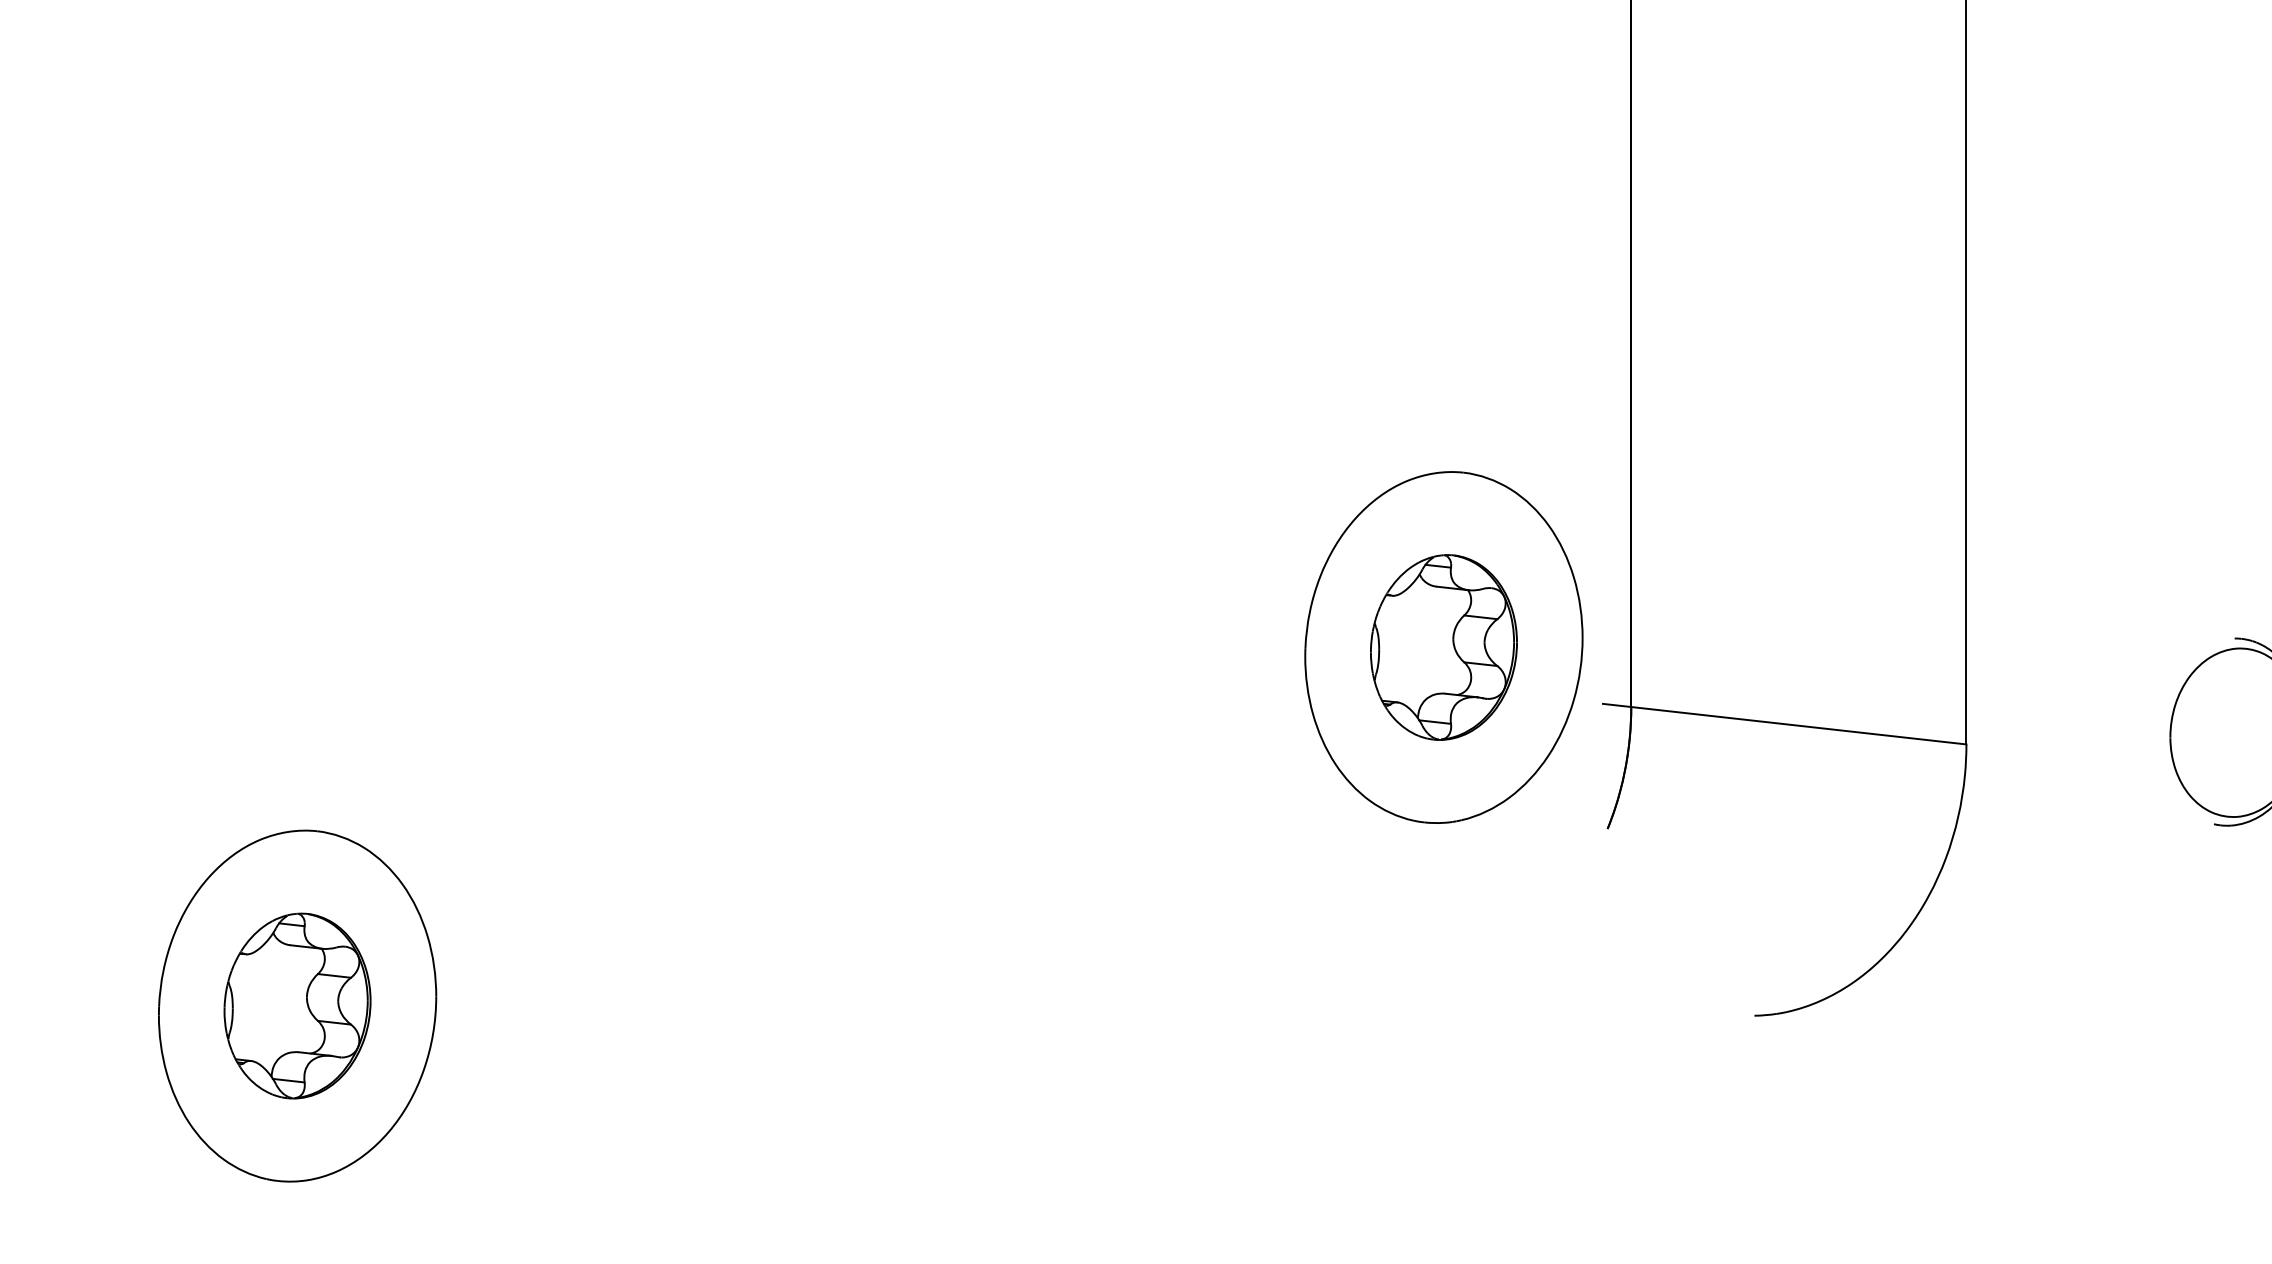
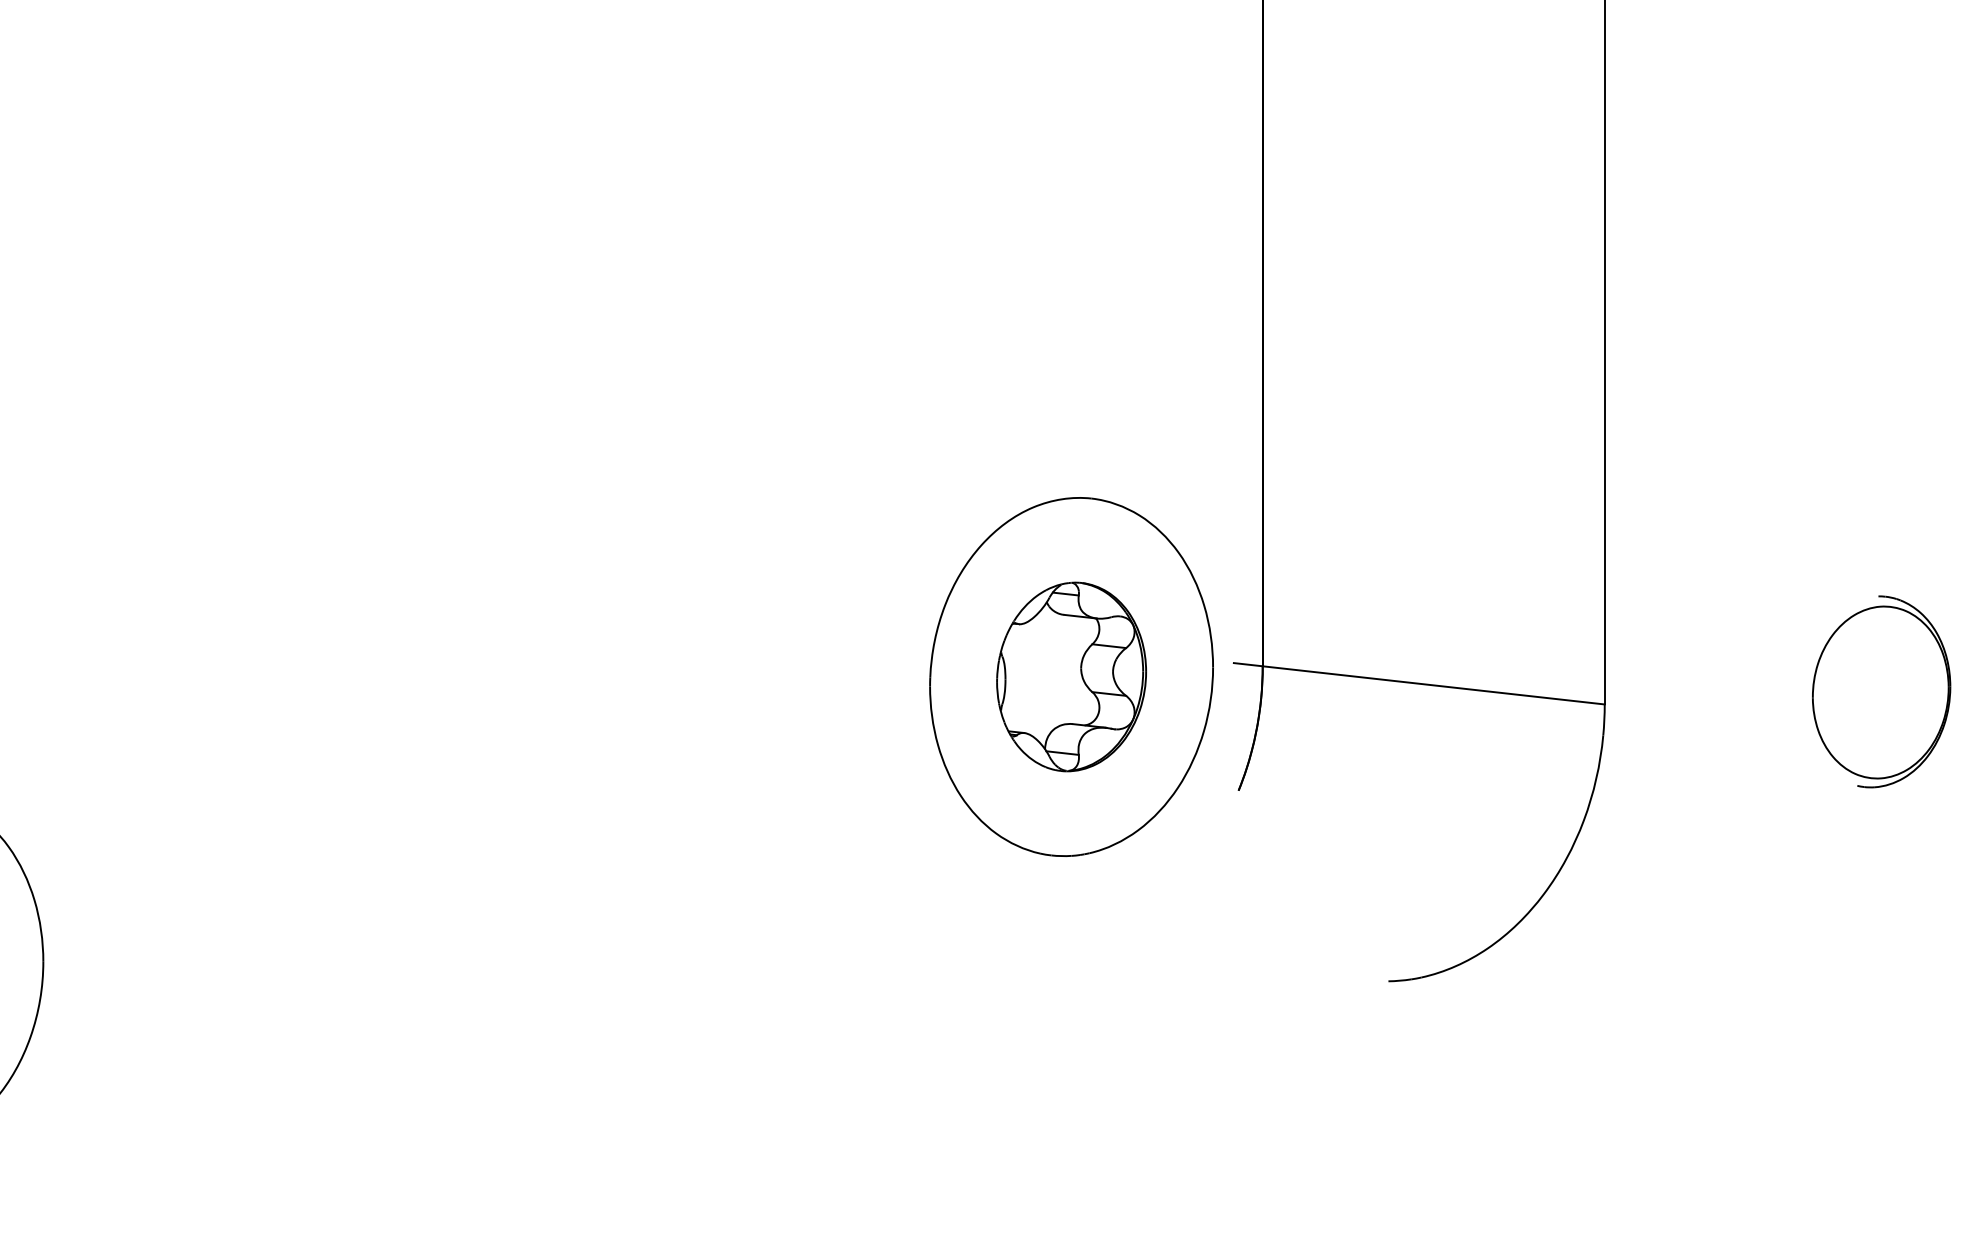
part: (1443, 647) -> (1071, 676), moved

